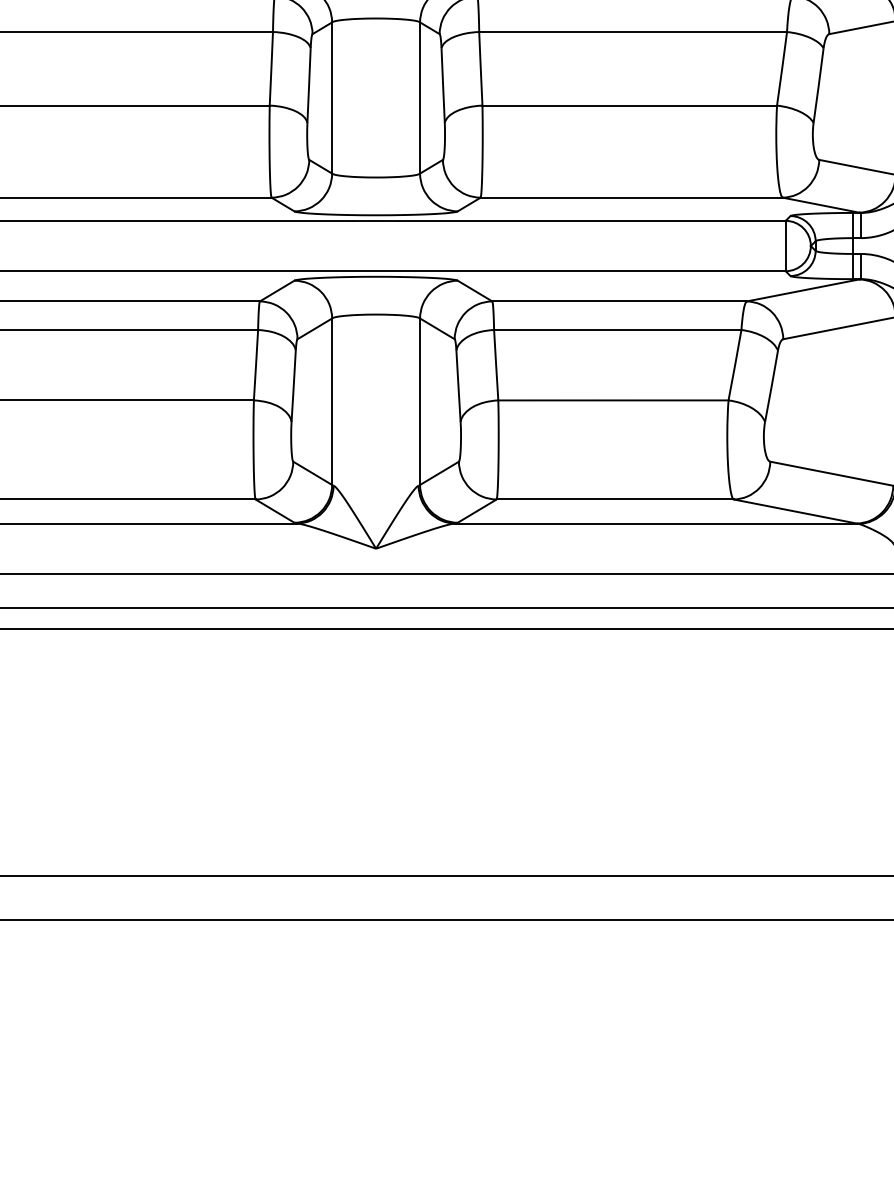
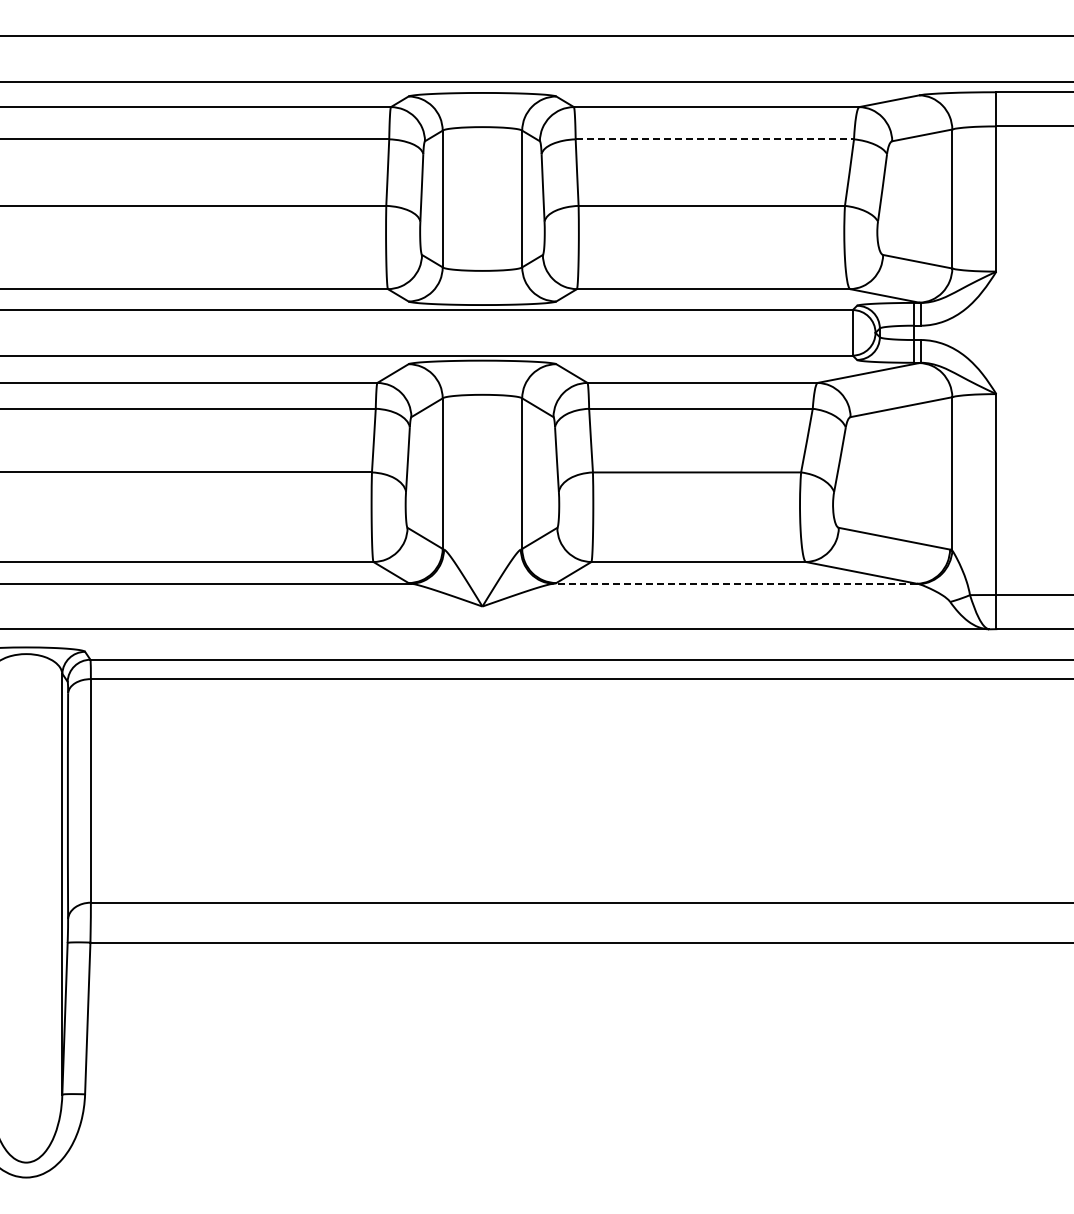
line: (633, 32) -> (715, 139), solid -> dashed
line: (655, 523) -> (735, 583), solid -> dashed

